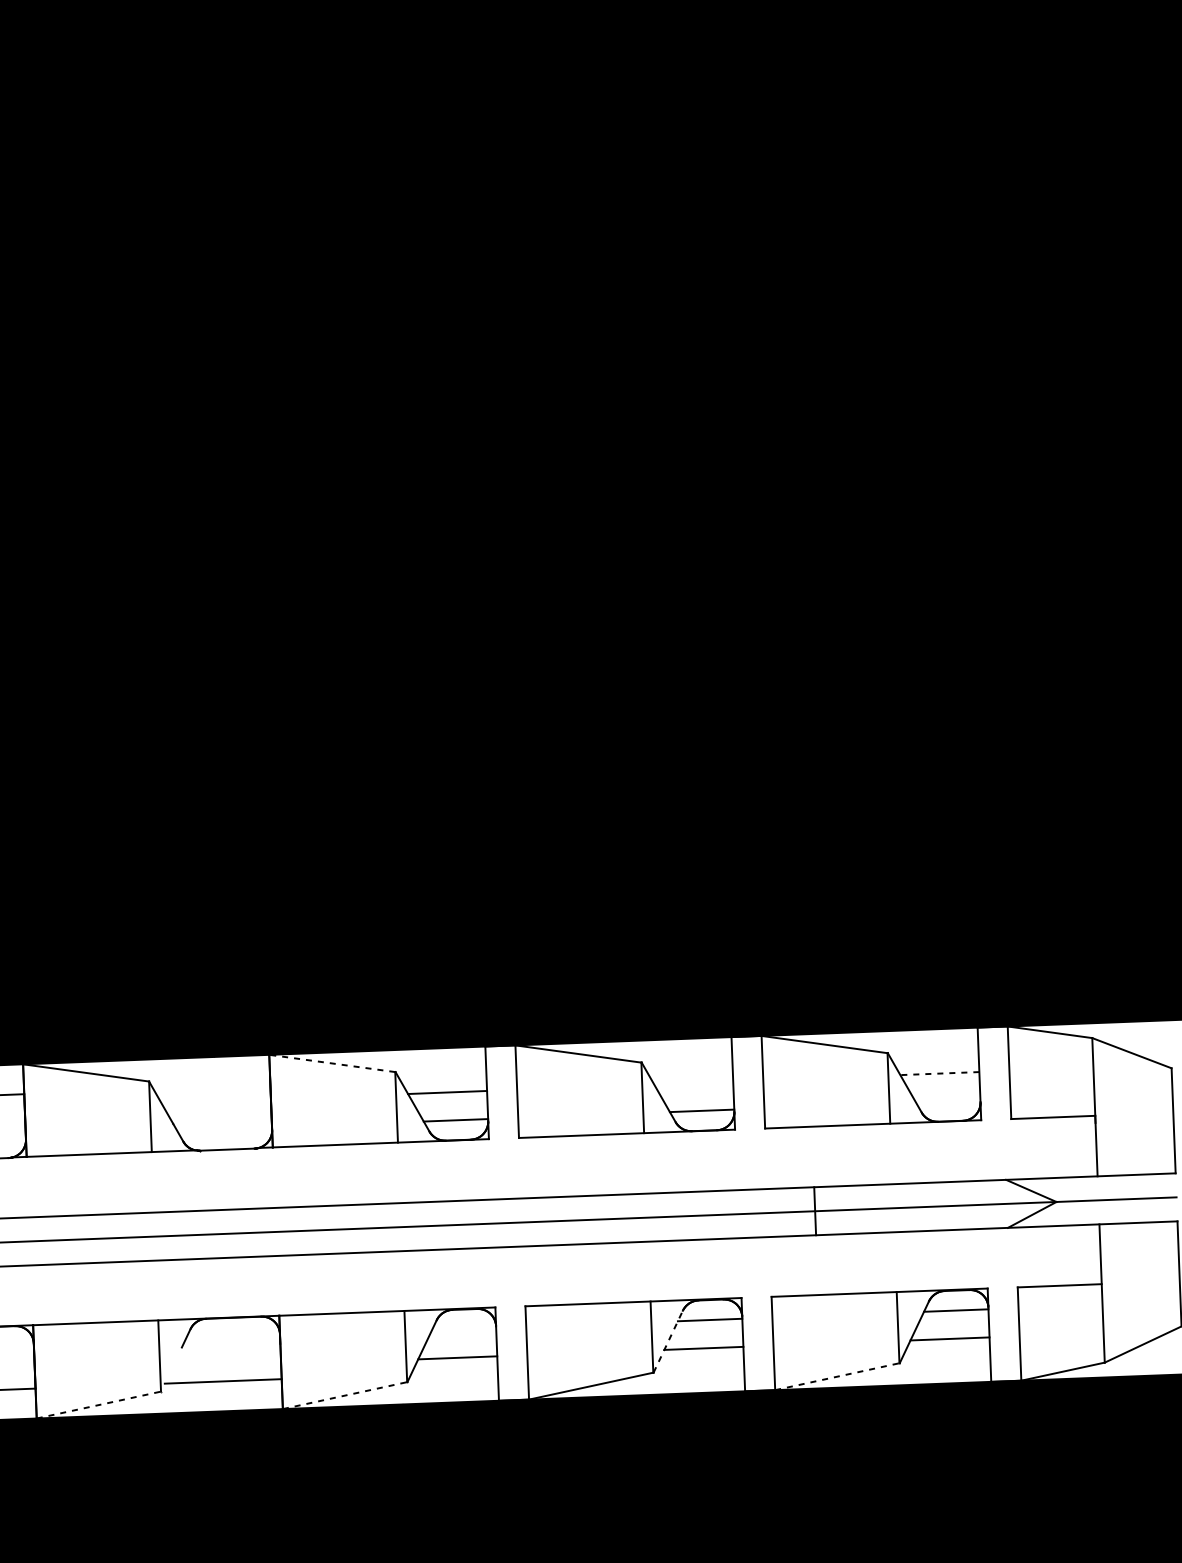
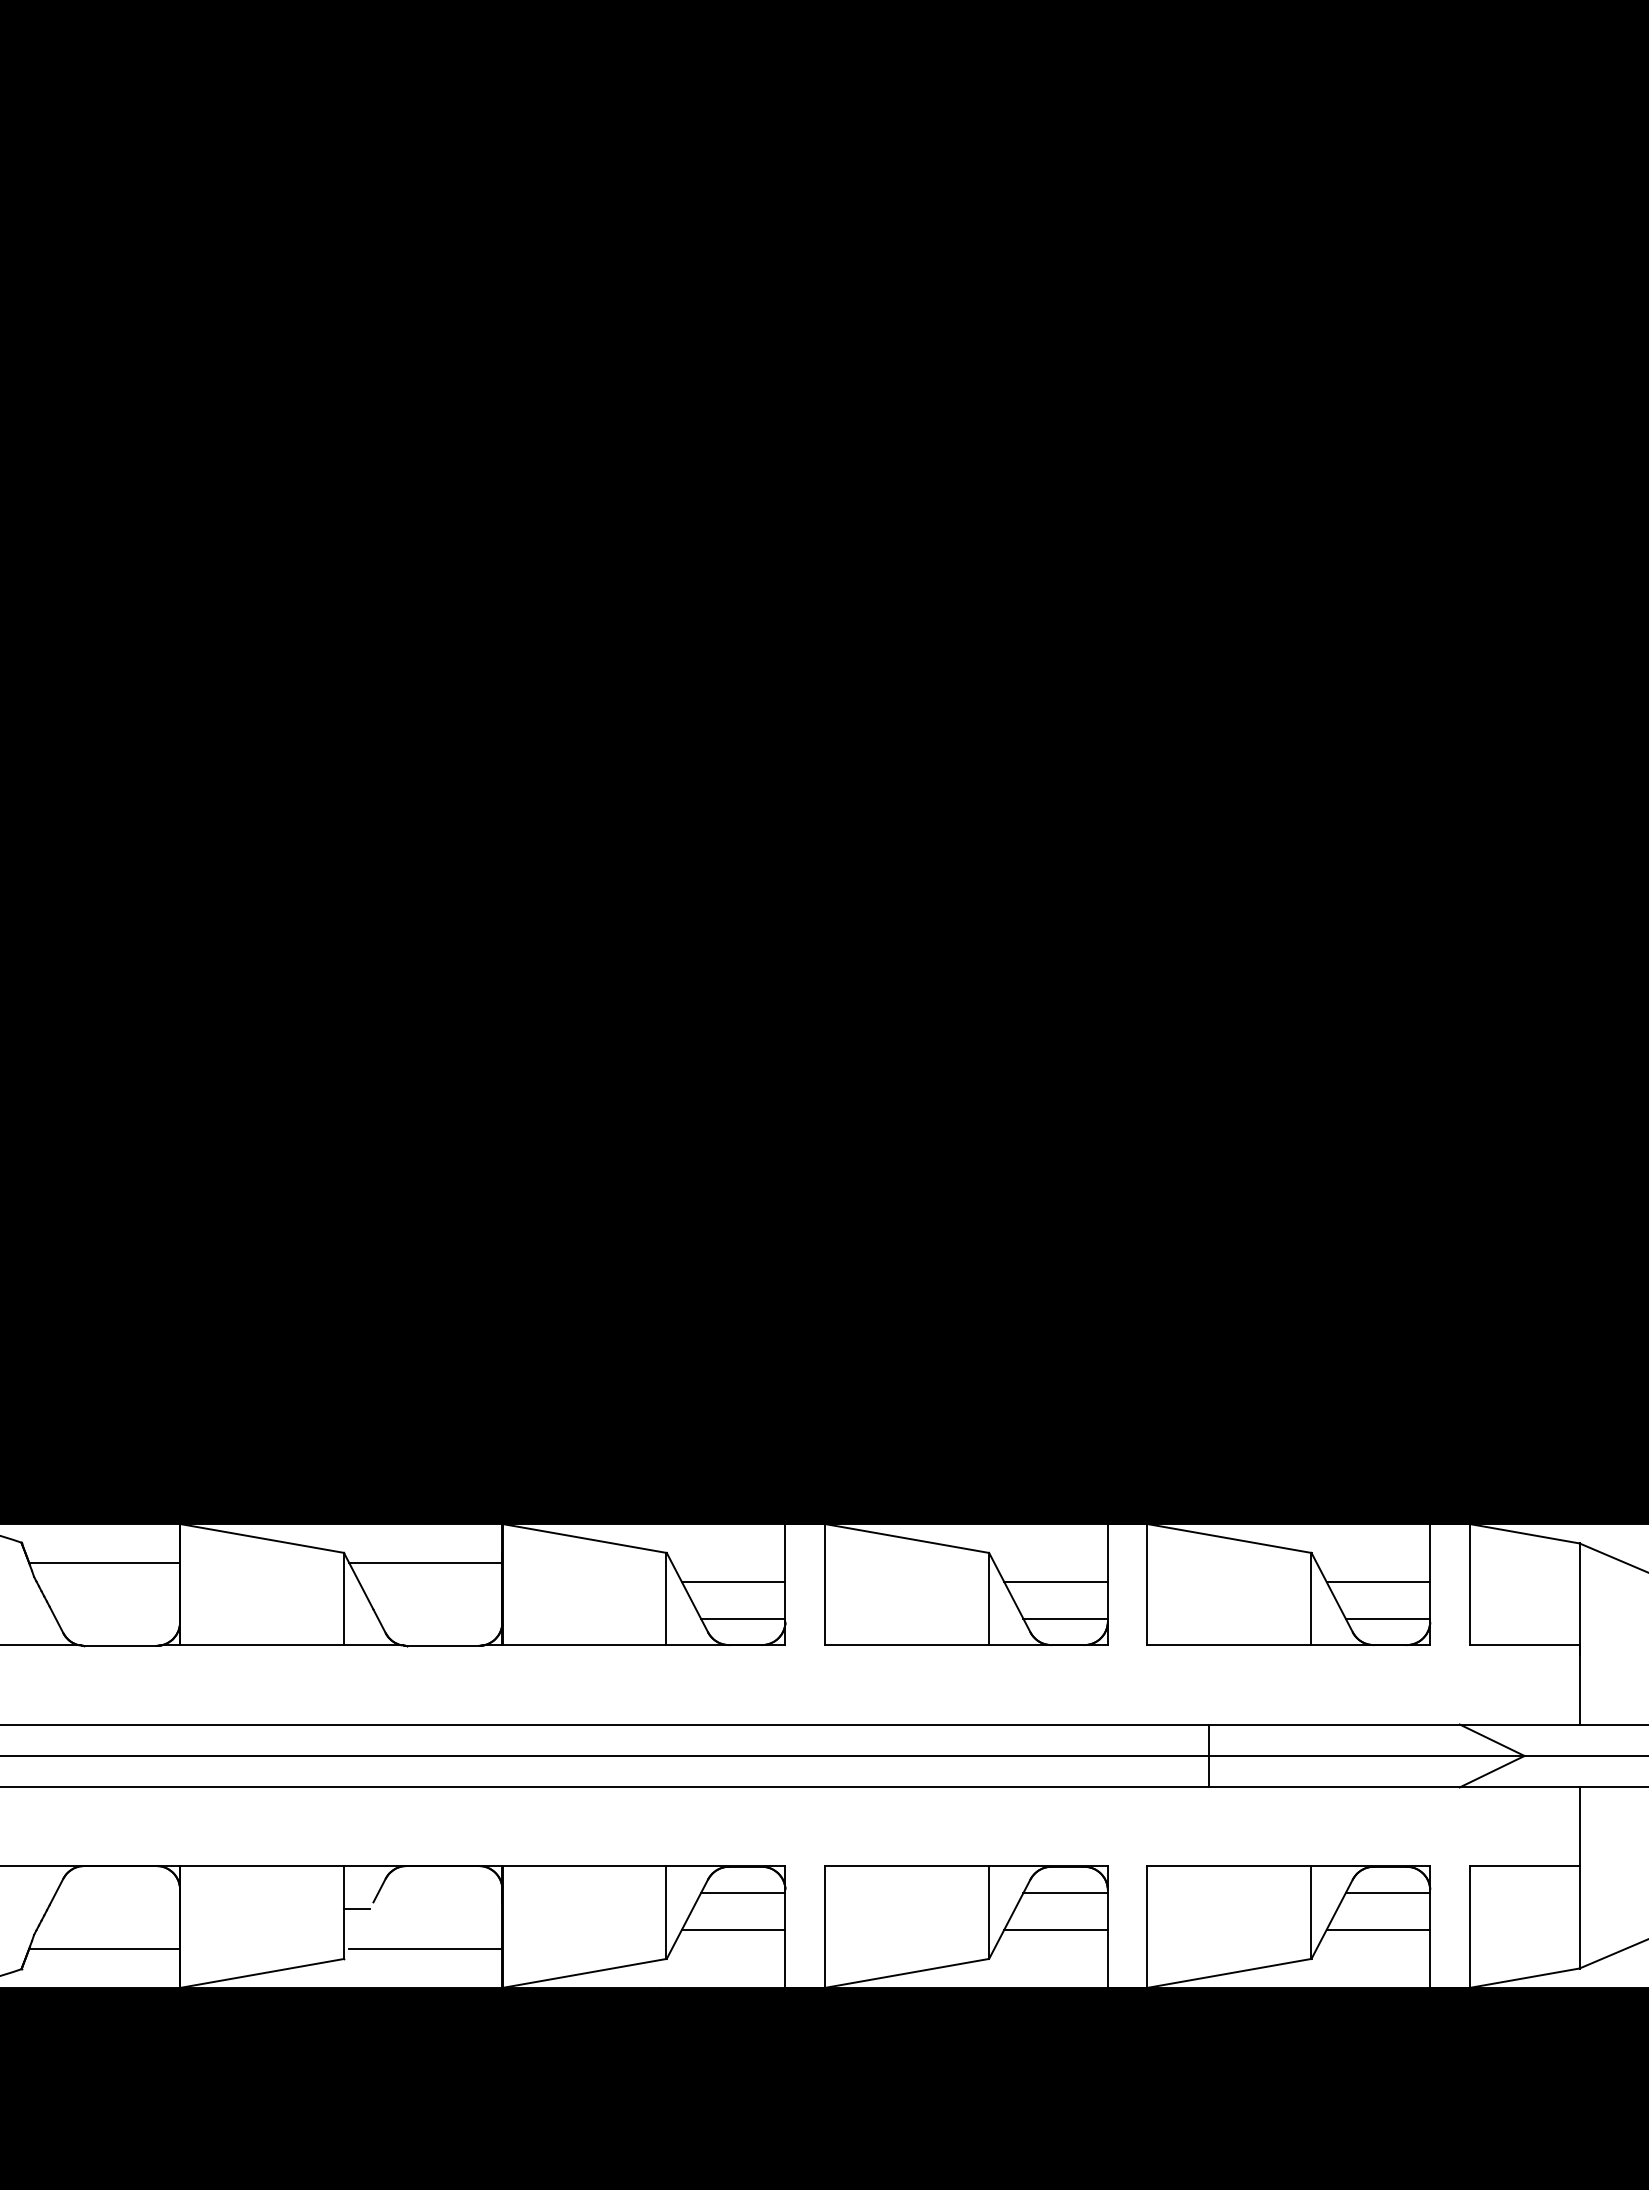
line: (331, 1063) -> (583, 1538), dashed -> solid
line: (939, 1073) -> (1378, 1582), dashed -> solid
line: (693, 1083) -> (1055, 1582), added
line: (211, 1087) -> (425, 1563), added
line: (947, 1101) -> (1387, 1619), added
line: (464, 1329) -> (743, 1892), added
line: (668, 1341) -> (1009, 1919), dashed -> solid
line: (169, 1353) -> (356, 1909), added
line: (837, 1376) -> (1229, 1973), dashed -> solid
line: (345, 1395) -> (584, 1973), dashed -> solid
line: (99, 1405) -> (262, 1973), dashed -> solid

